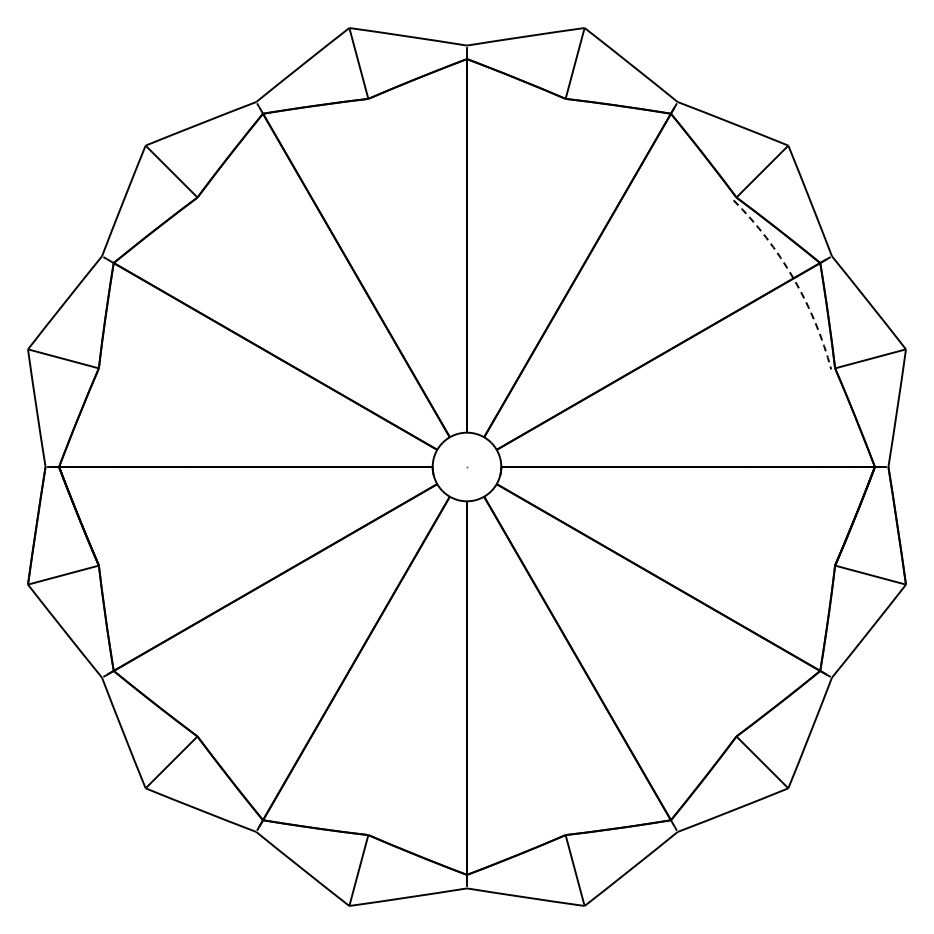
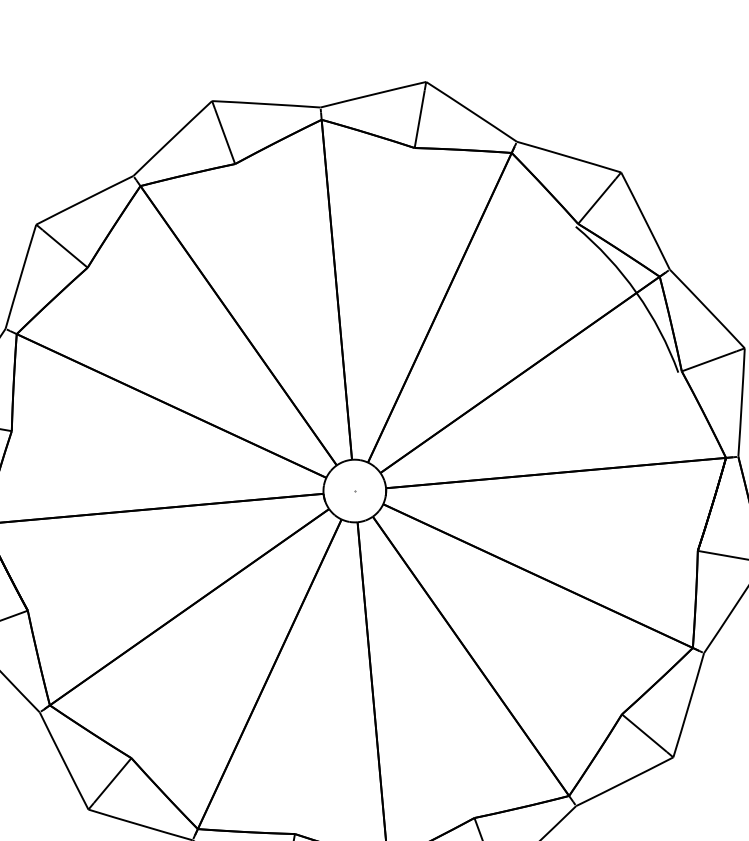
arc: (793, 278) -> (636, 292), dashed -> solid

